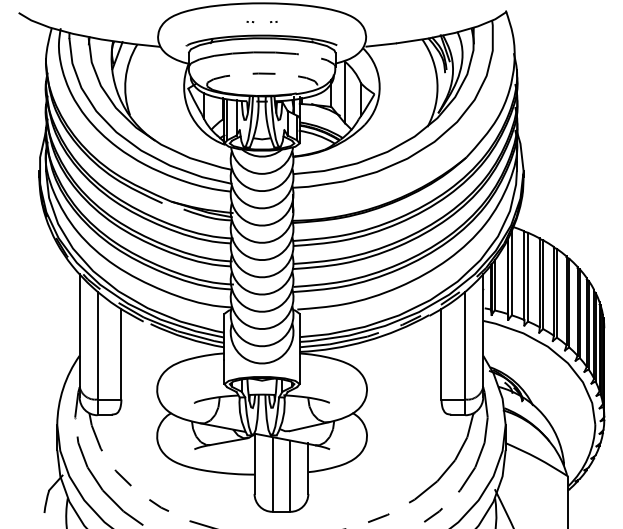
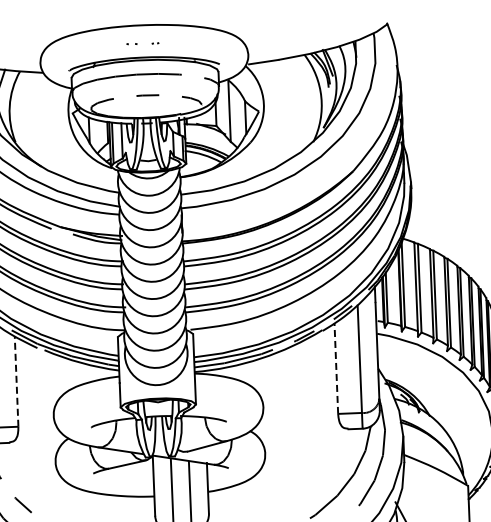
part: (250, 22) -> (132, 44), size x1.6
line: (121, 353) -> (16, 380), solid -> dashed
line: (441, 353) -> (336, 367), solid -> dashed

